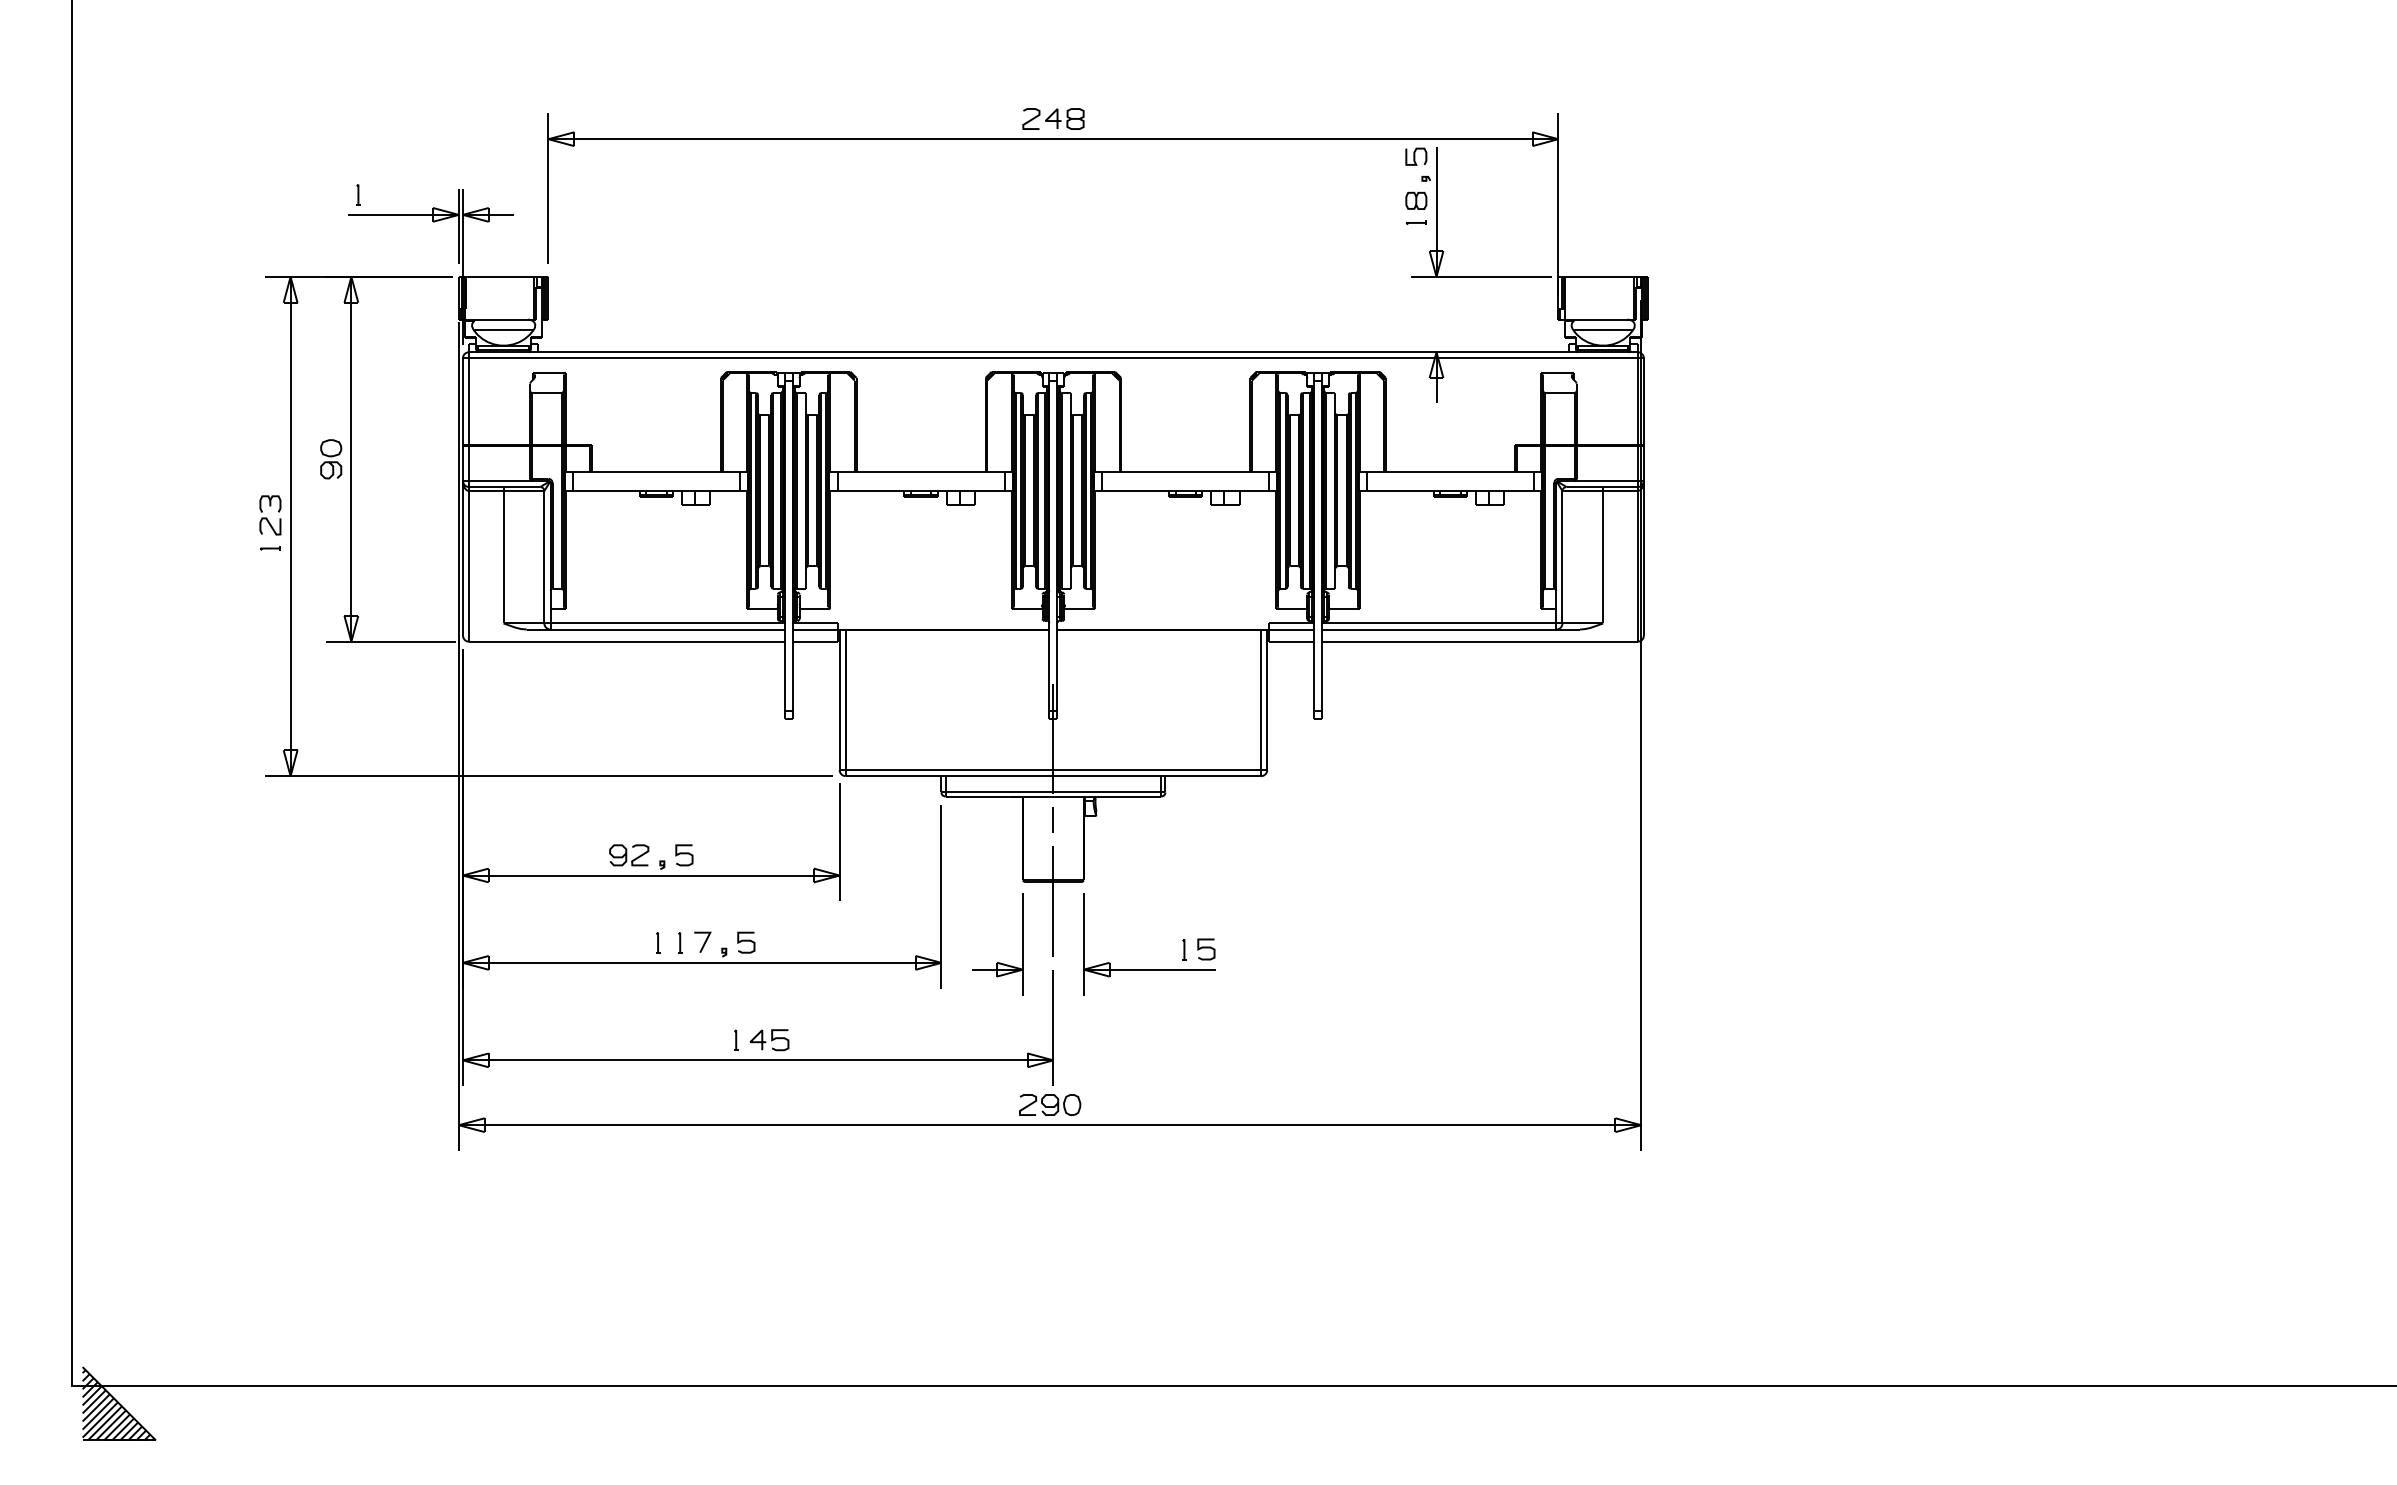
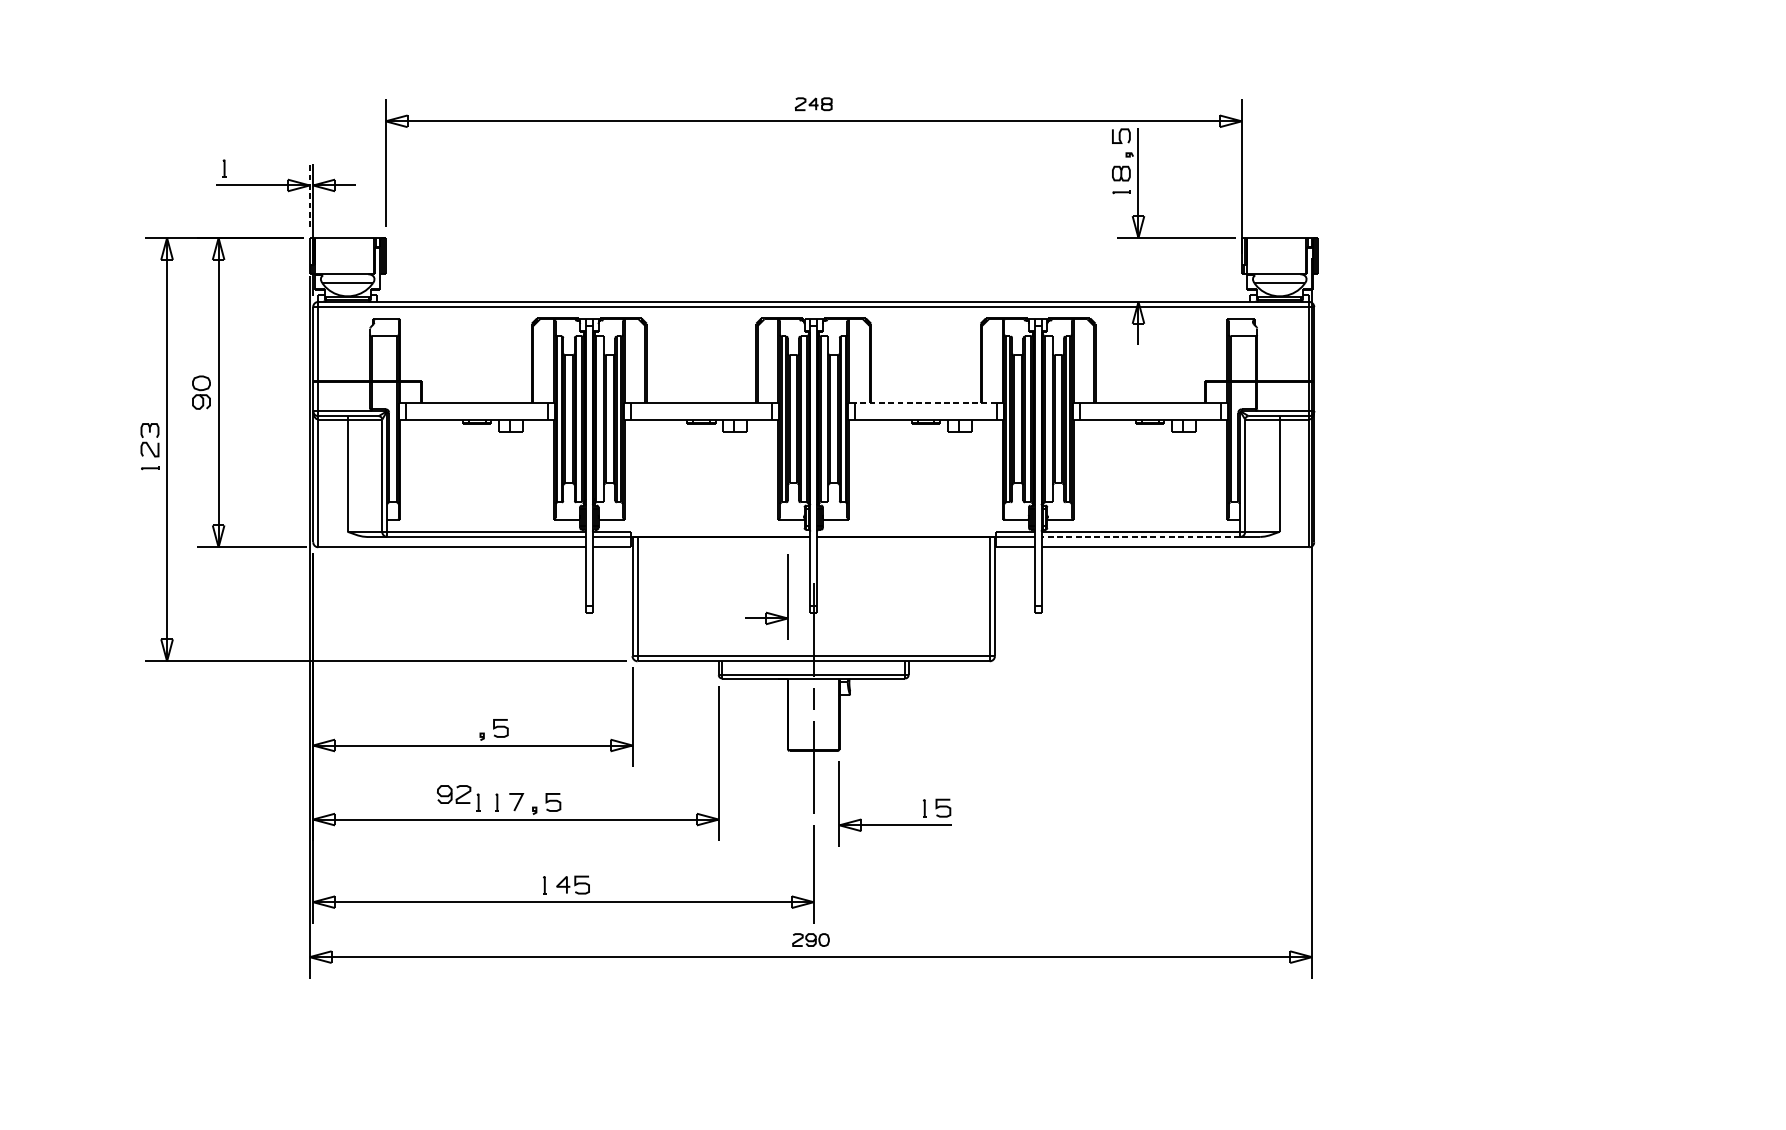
part: (1053, 118) -> (813, 103), size x0.7
line: (458, 226) -> (309, 195), solid -> dashed
line: (1185, 471) -> (925, 403), solid -> dashed
line: (1438, 629) -> (1140, 536), solid -> dashed
part: (629, 855) -> (454, 794), moved
part: (997, 962) -> (766, 612), moved
part: (1050, 1104) -> (811, 939), size x0.7

